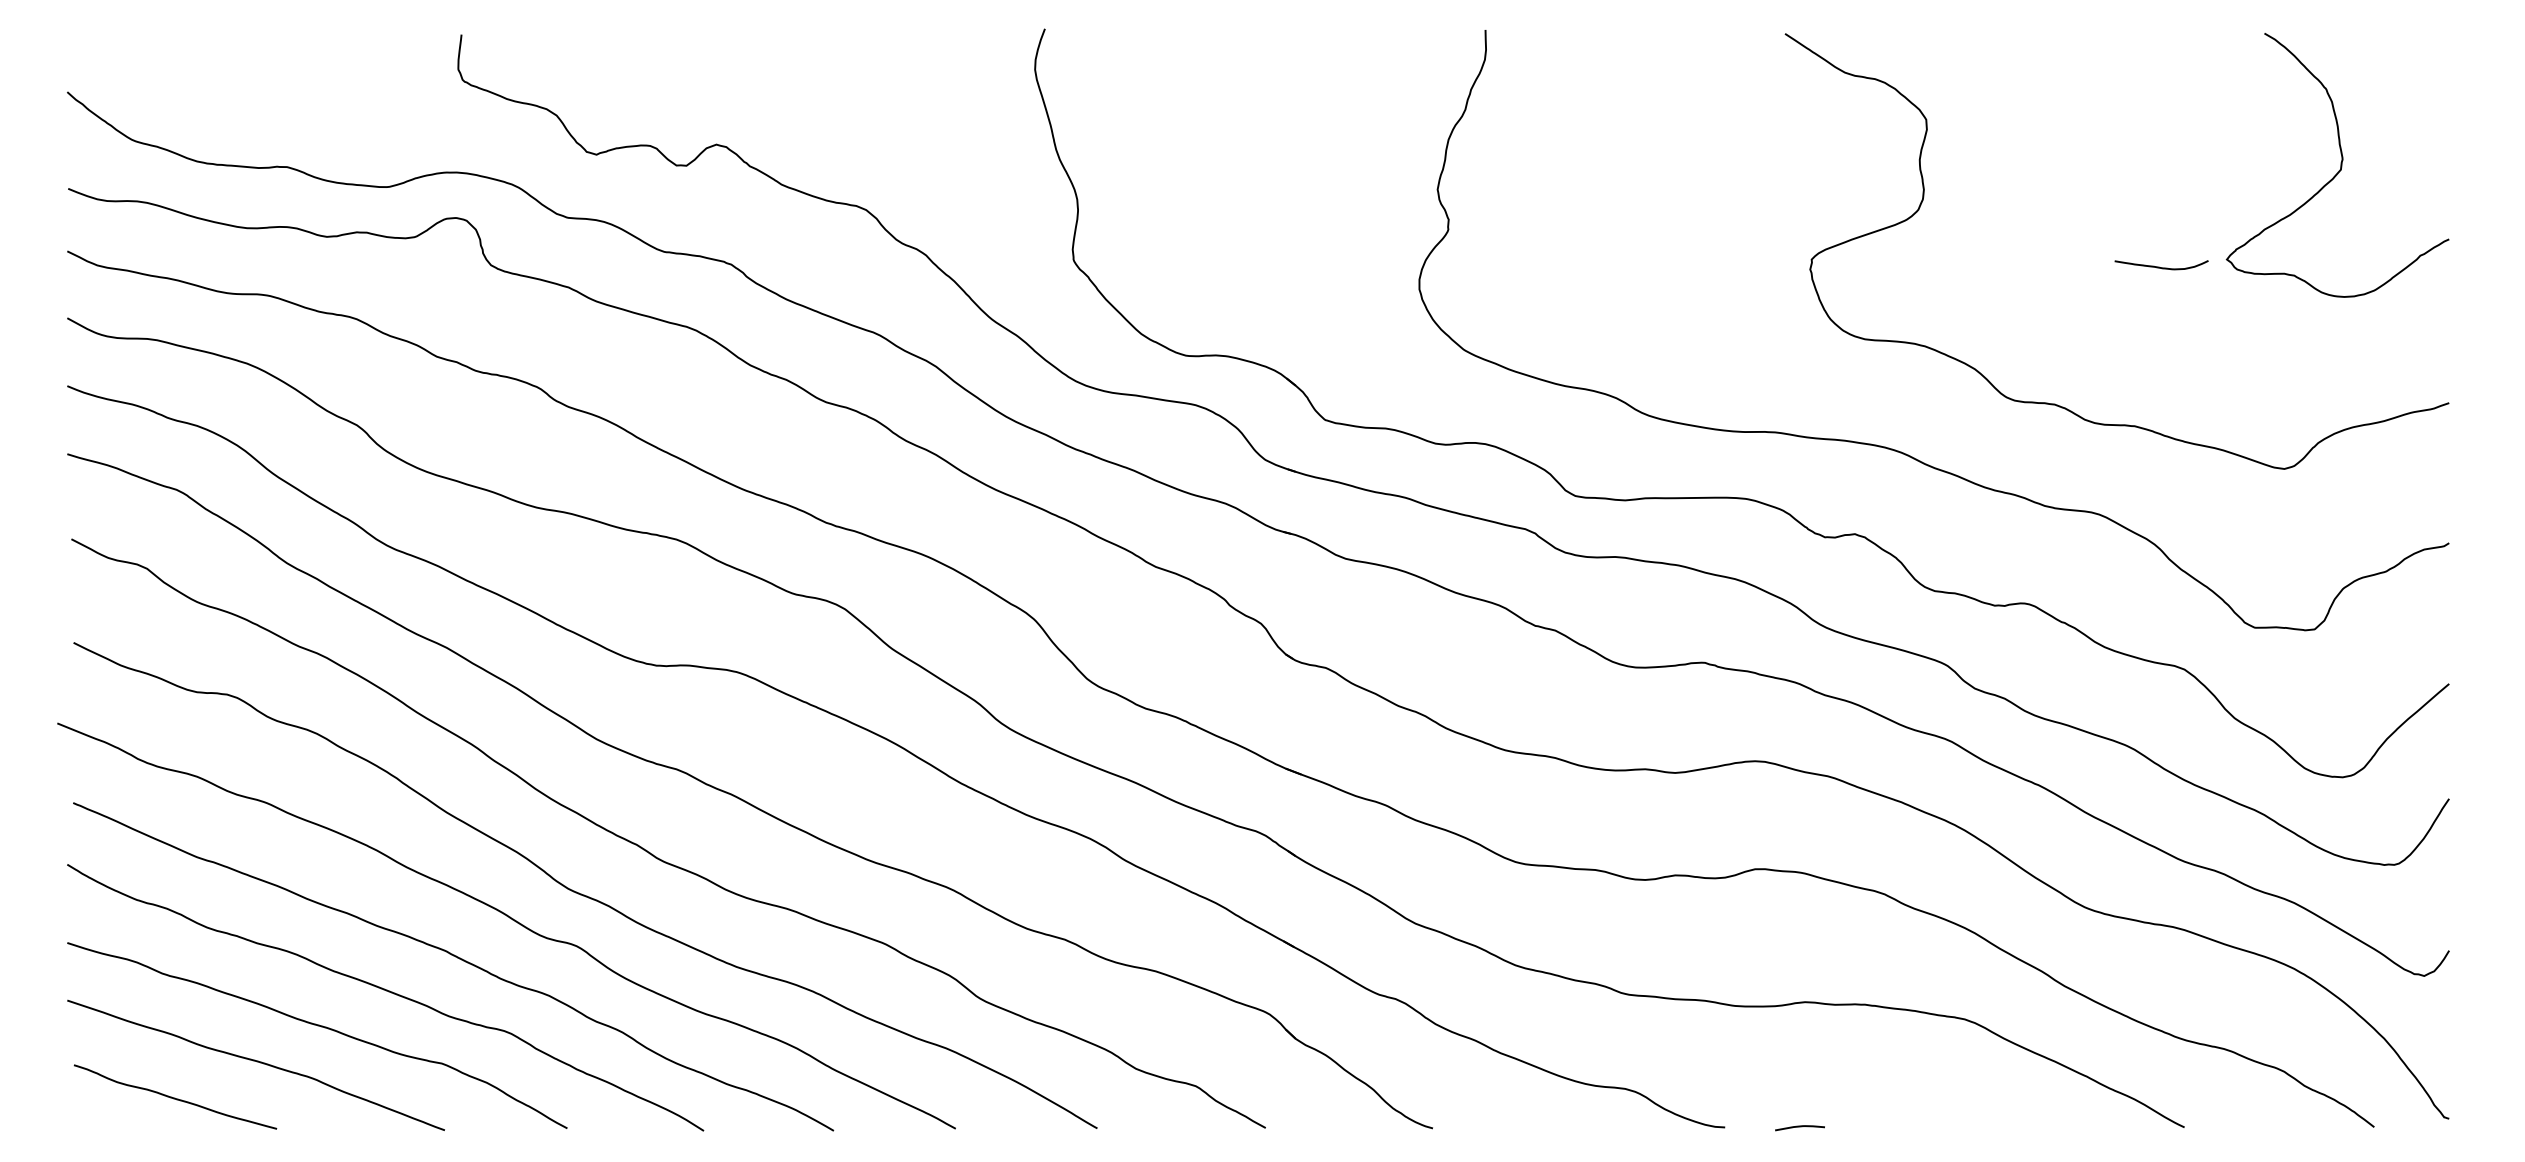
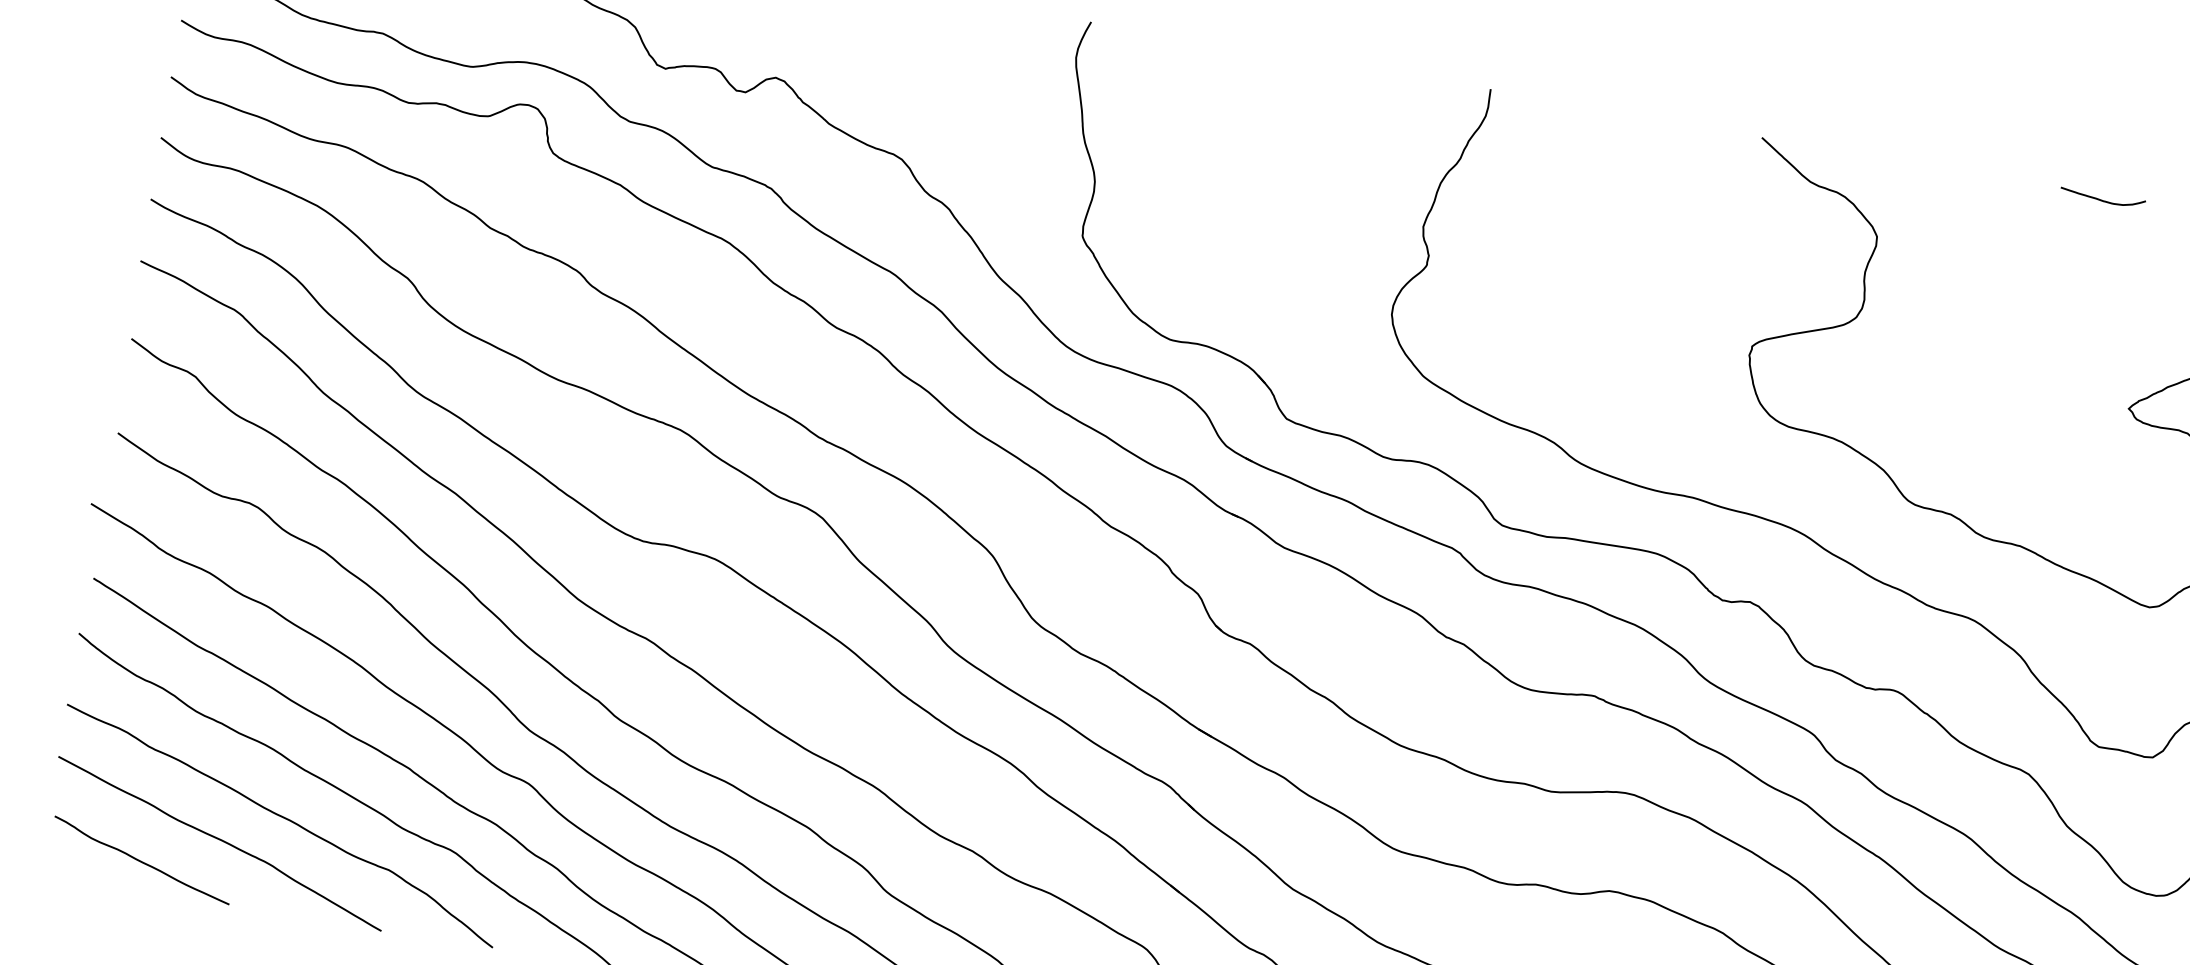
curve: (2161, 267) -> (2102, 200), moved

